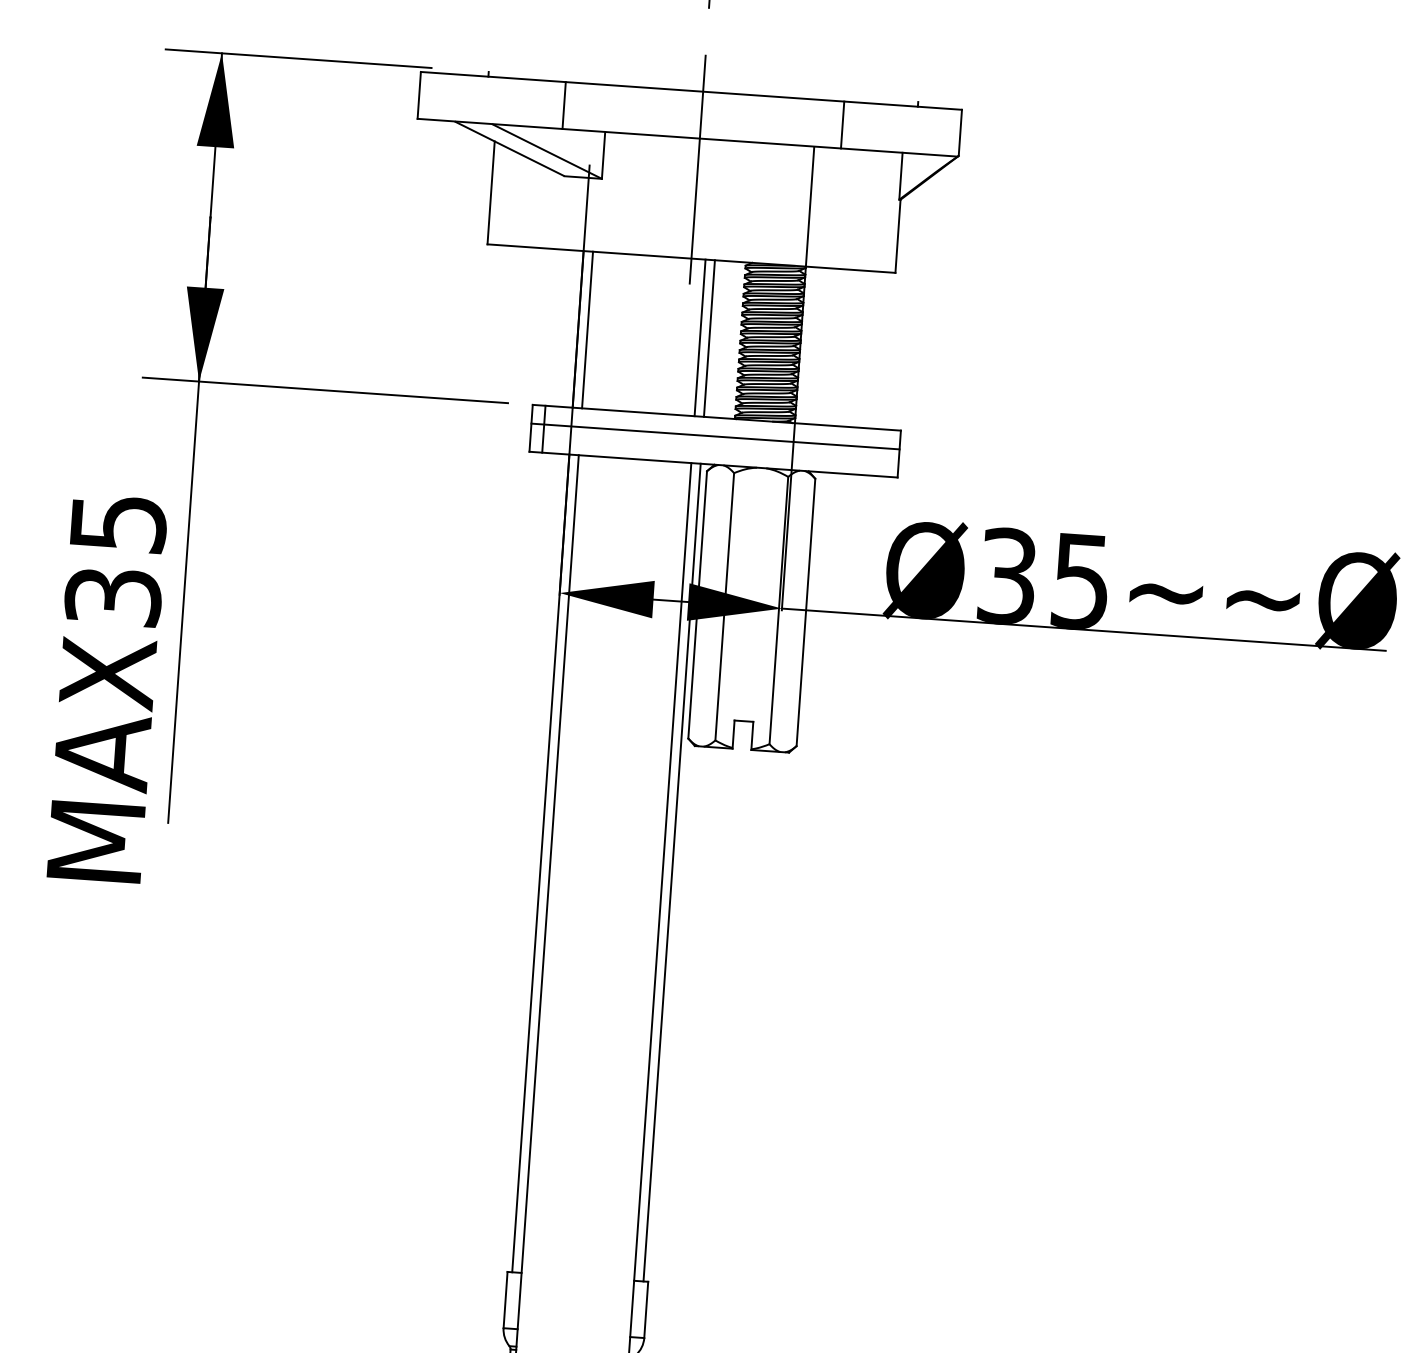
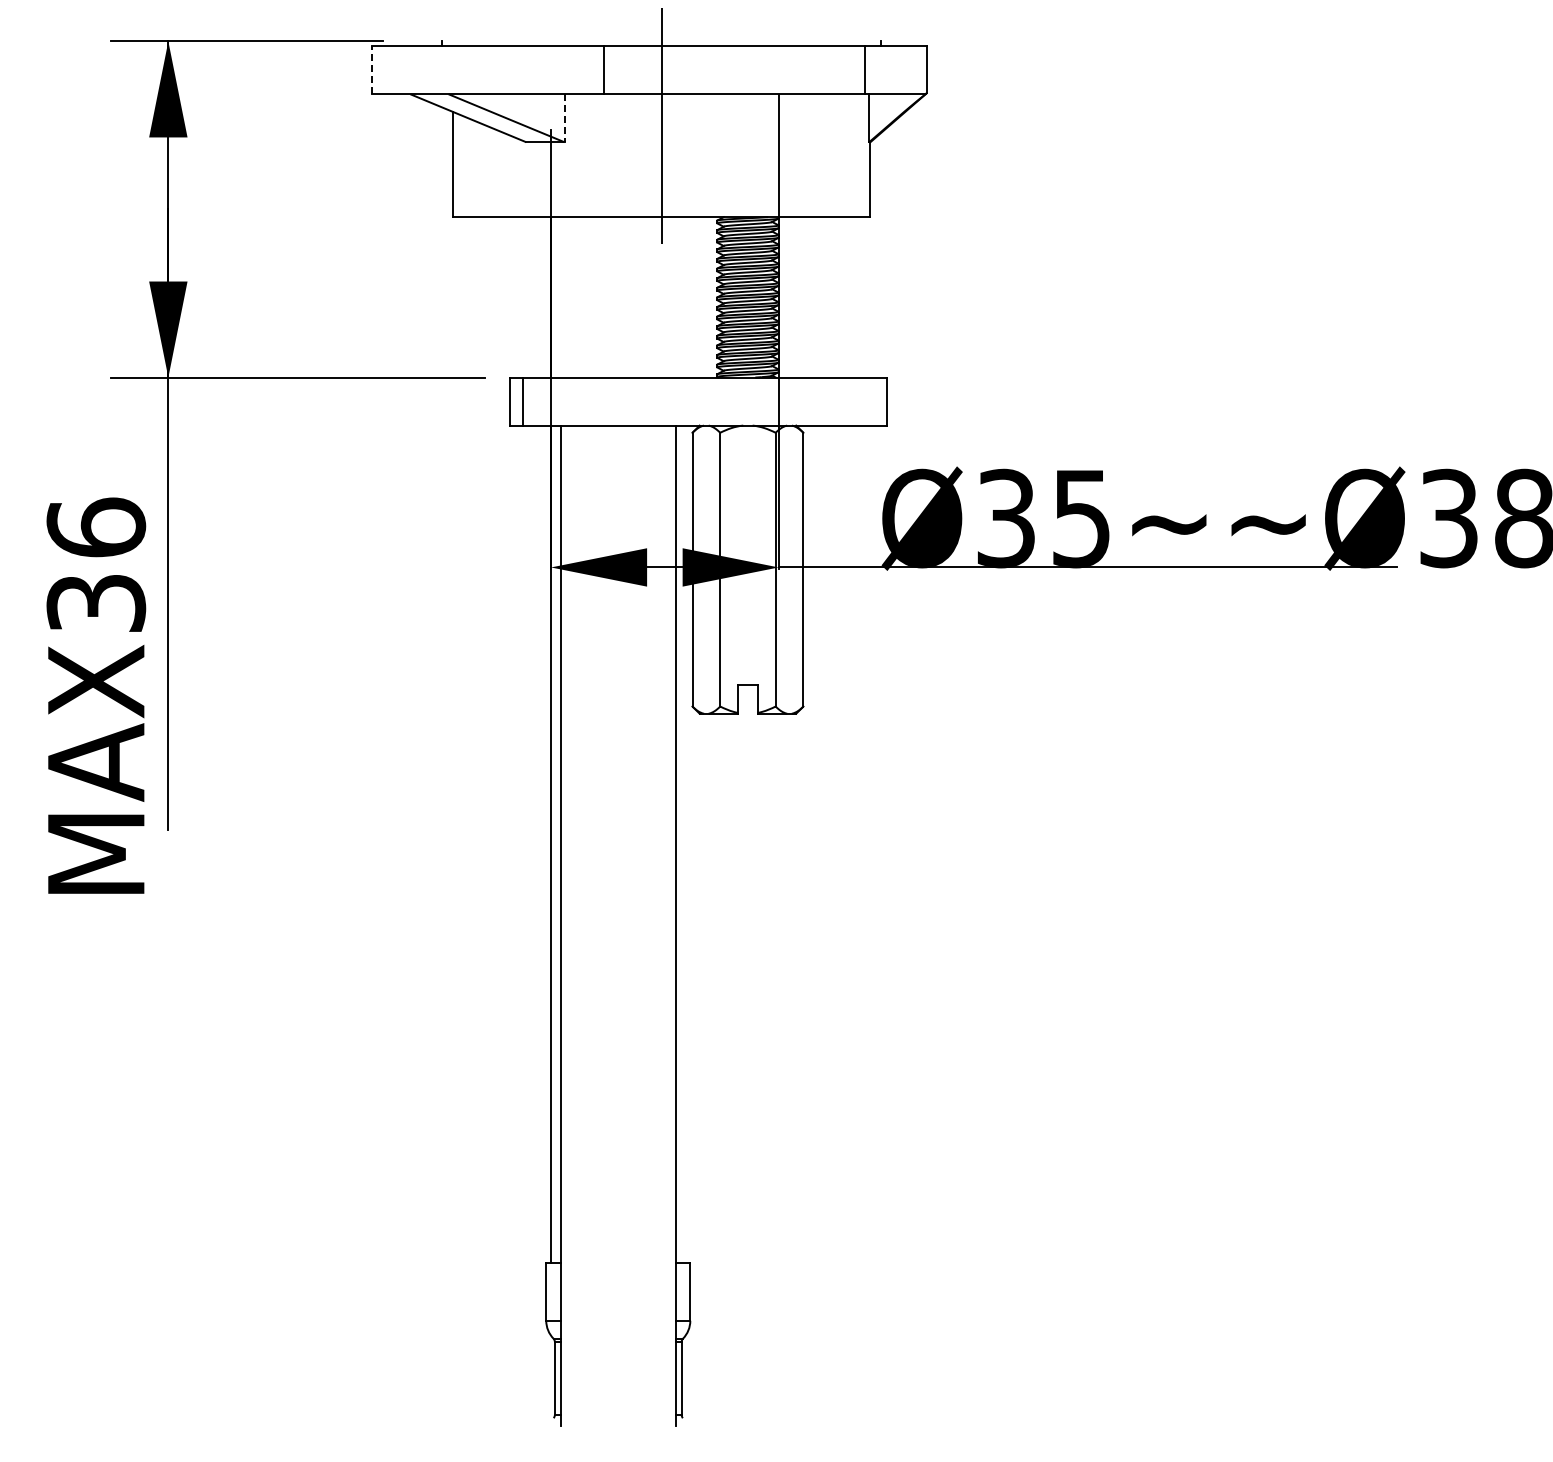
line: (419, 94) -> (372, 69), solid -> dashed
line: (563, 105) -> (603, 70), moved
line: (843, 125) -> (865, 70), moved
line: (603, 155) -> (564, 118), solid -> dashed
line: (587, 330) -> (560, 297), removed
line: (699, 338) -> (675, 297), removed
line: (709, 338) -> (685, 297), removed
line: (715, 436) -> (698, 396), removed
text: (118, 523) -> (96, 527), MAX35 -> MAX36
line: (672, 872) -> (685, 844), removed

